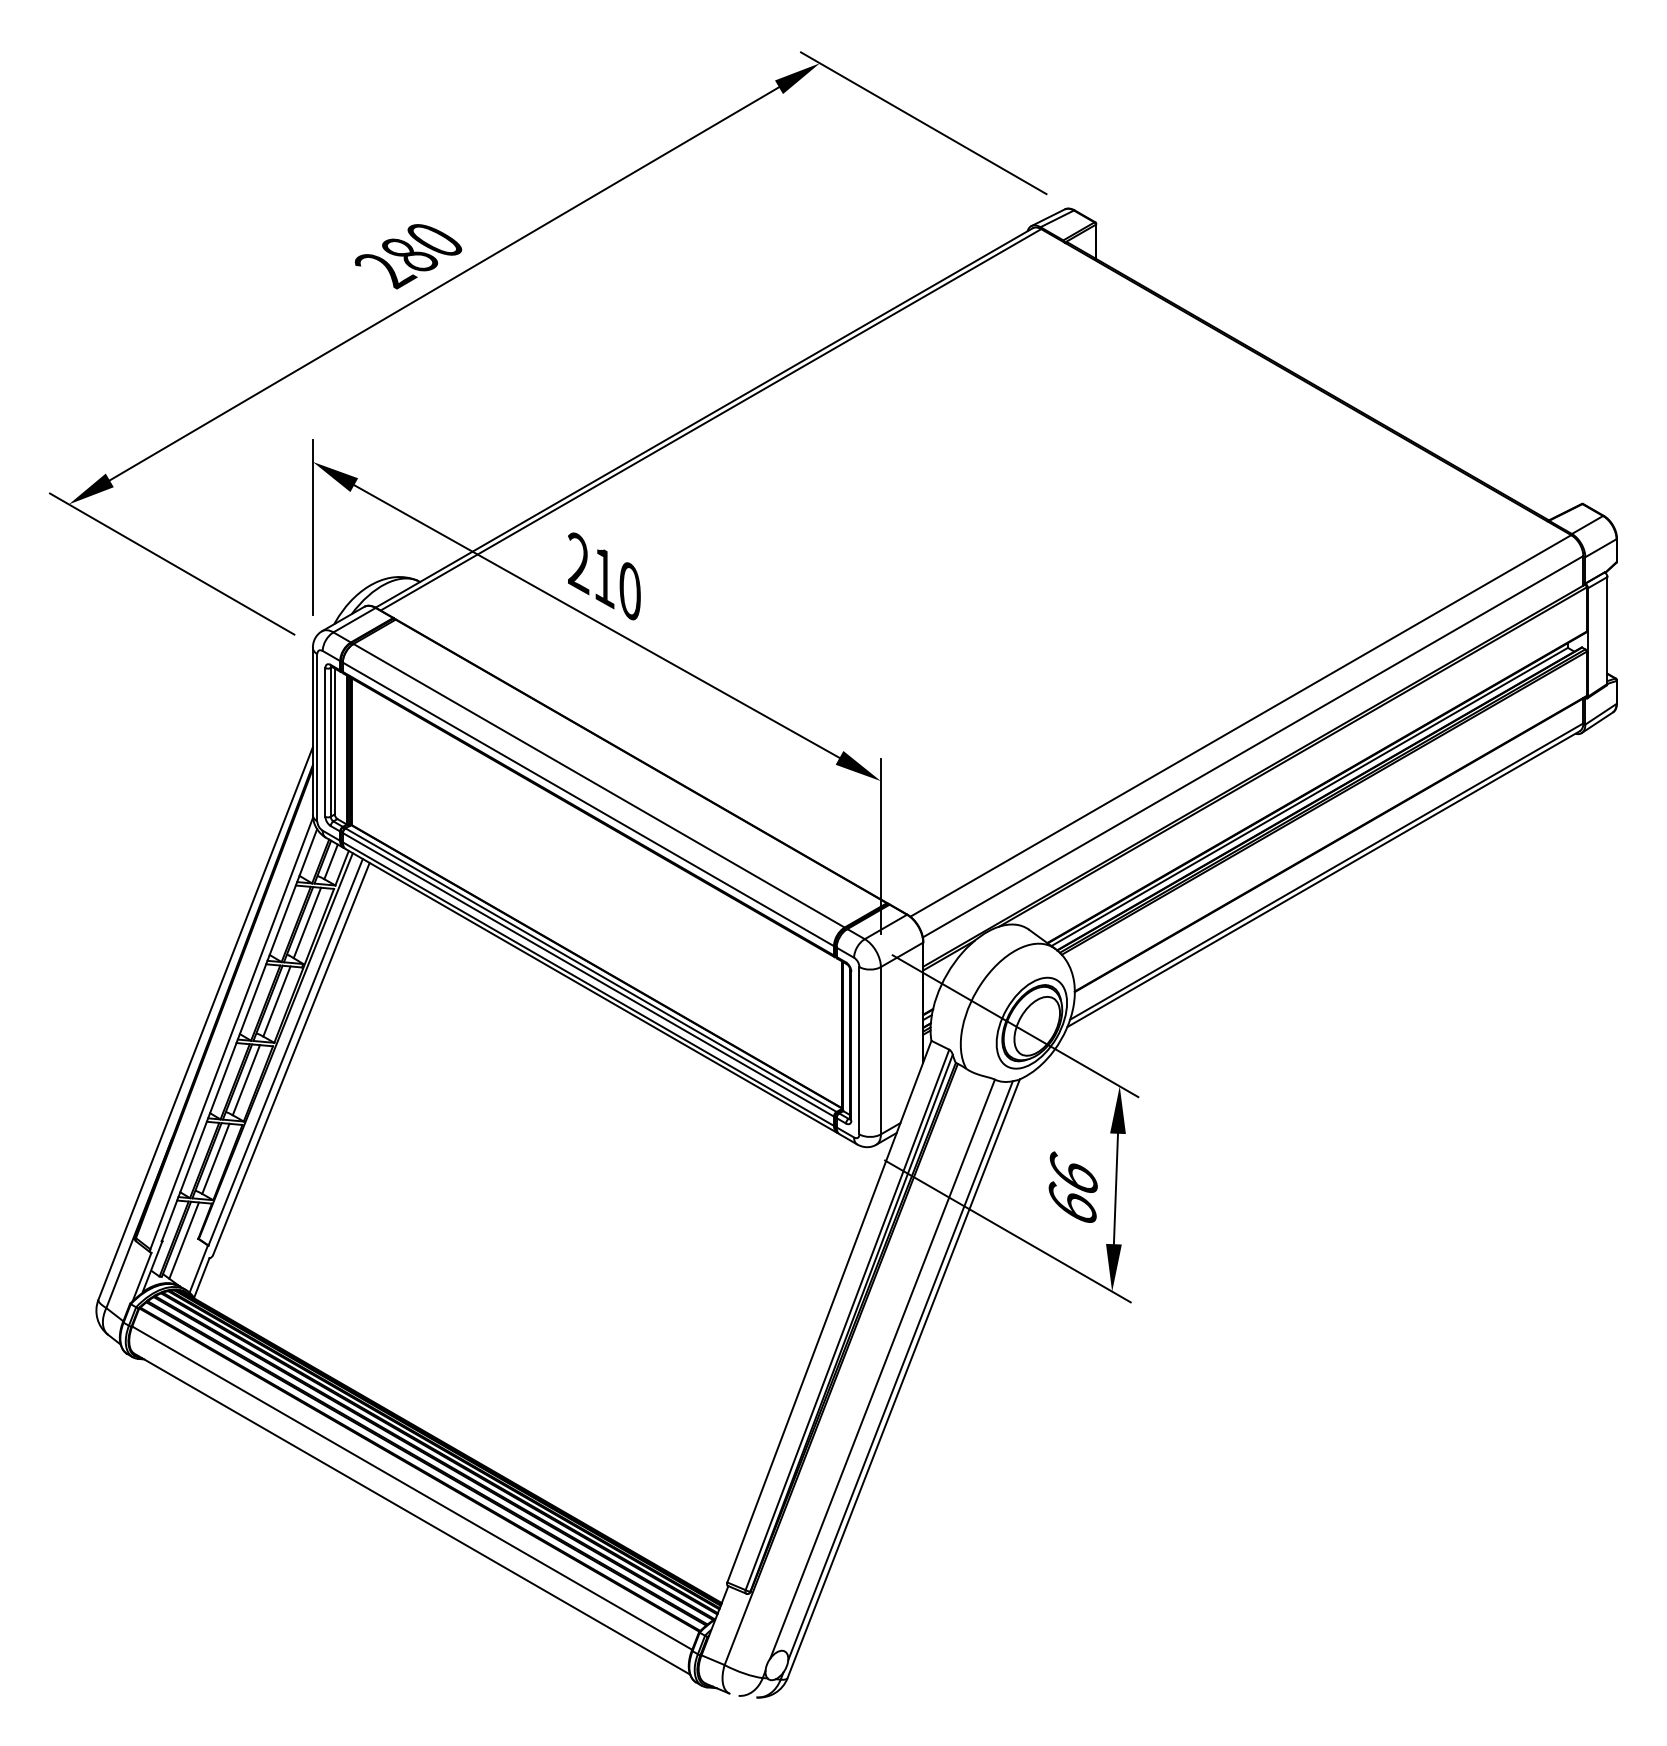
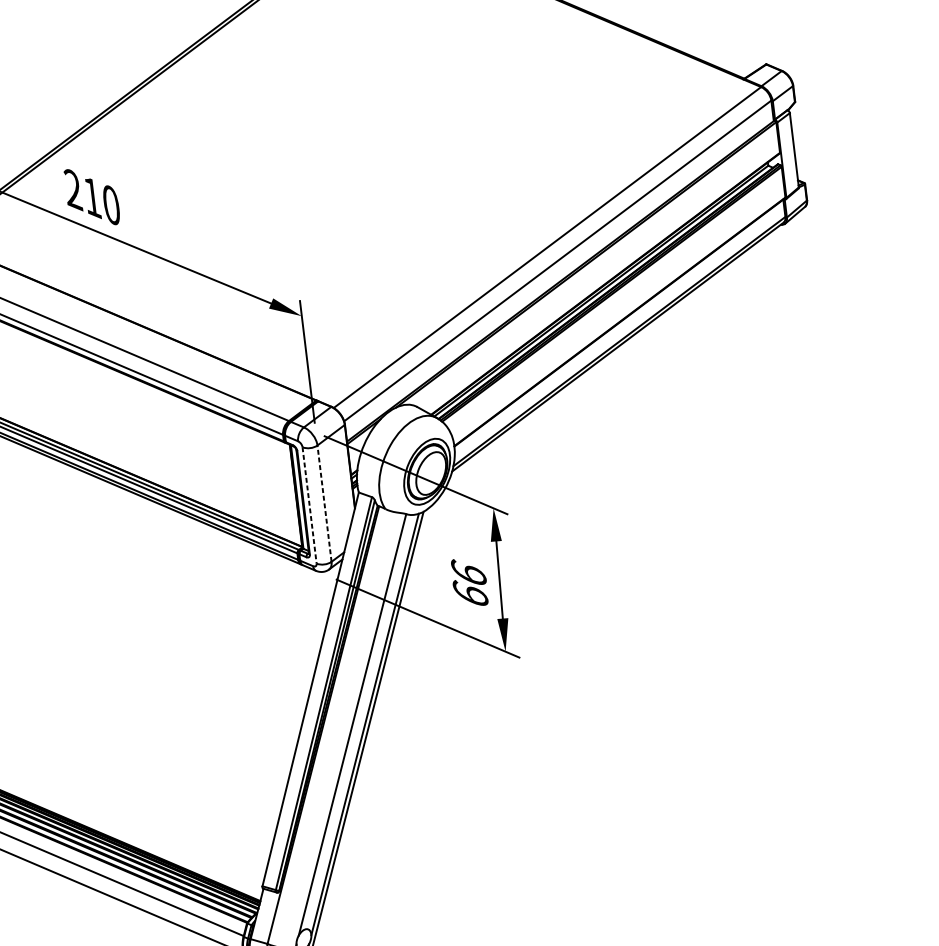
line: (859, 1050) -> (309, 505), solid -> dashed
line: (880, 1050) -> (324, 503), solid -> dashed

